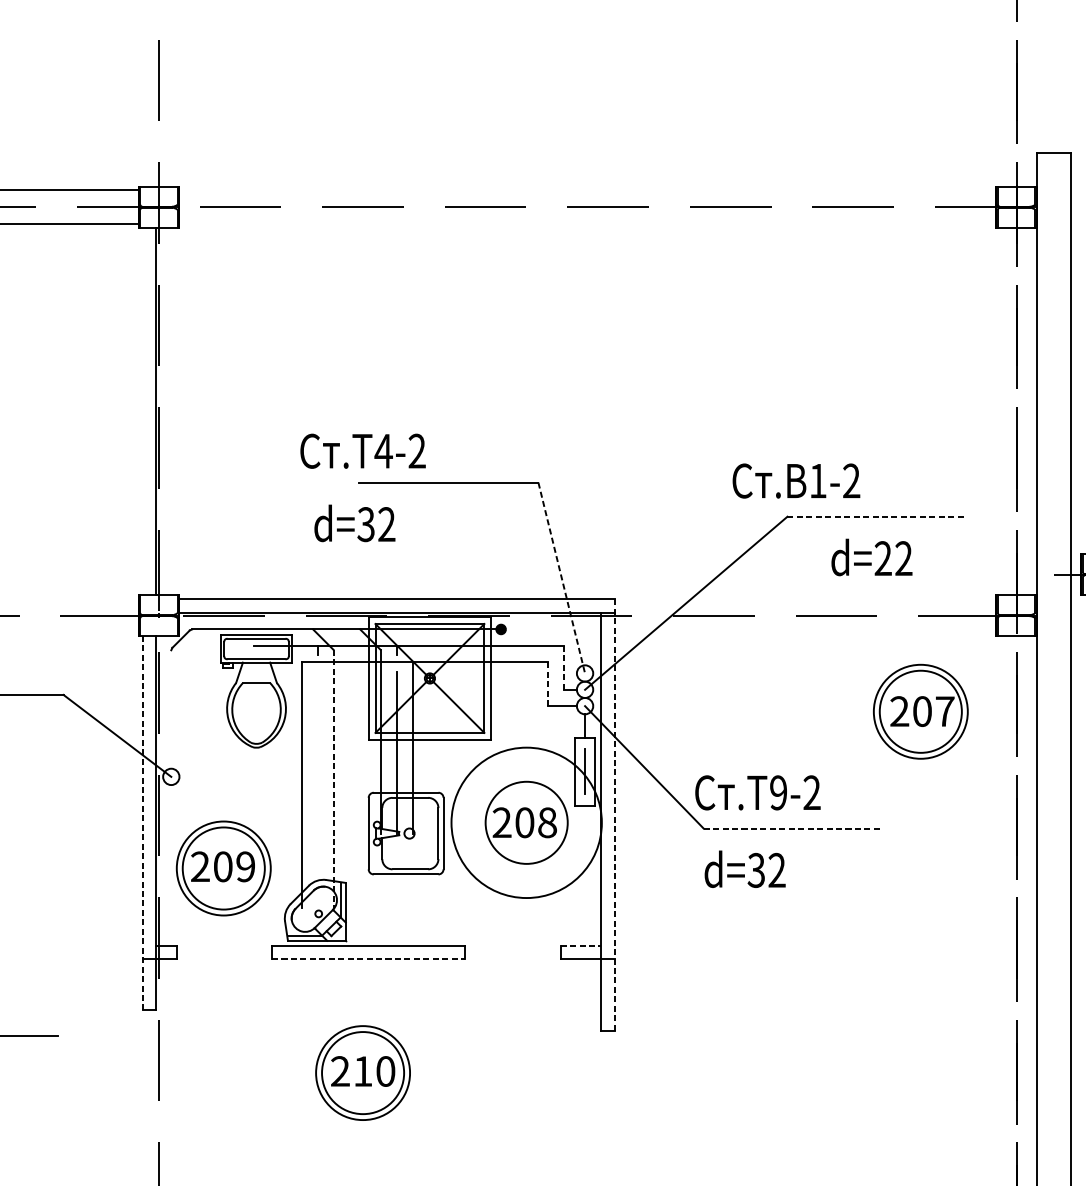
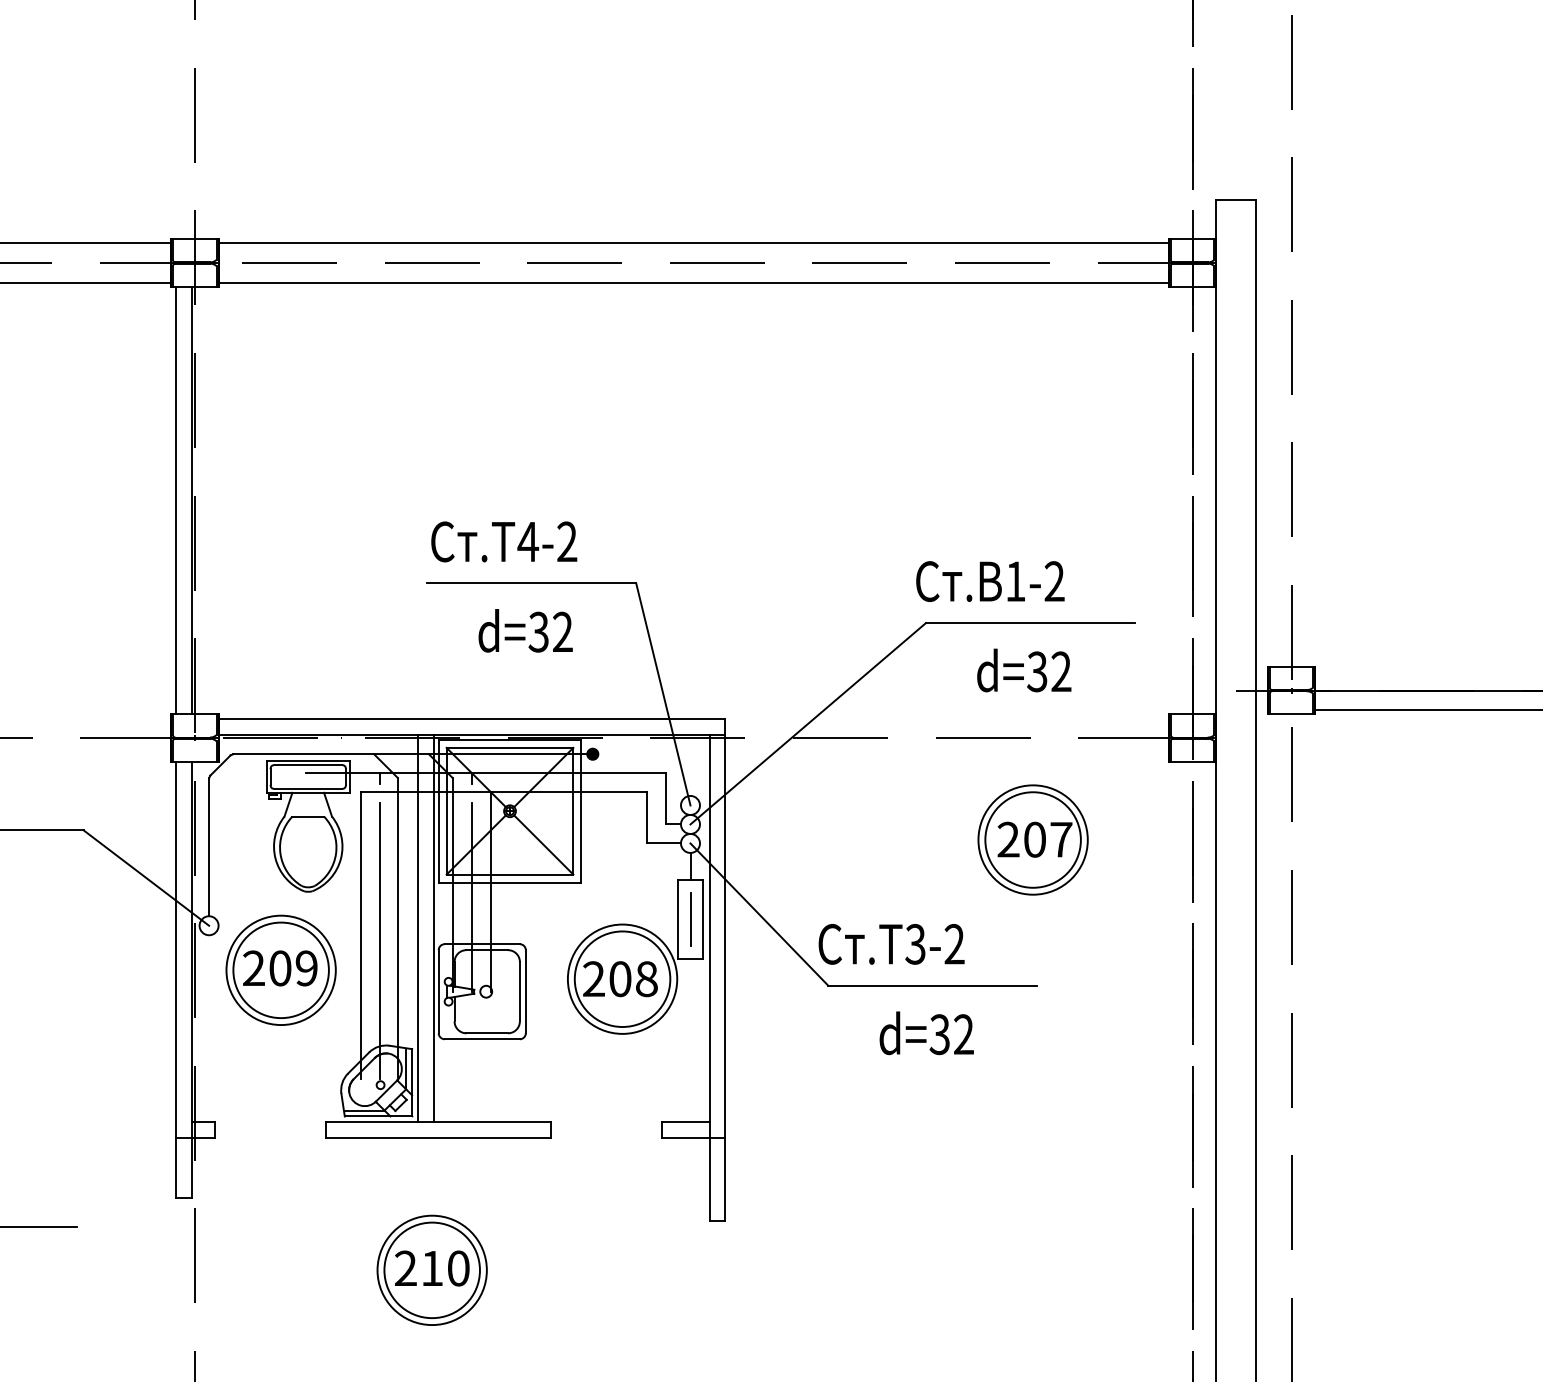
line: (587, 190) -> (693, 243), added
line: (587, 224) -> (693, 282), added
line: (142, 411) -> (175, 500), added
text: (363, 450) -> (504, 541), moved
text: (796, 480) -> (990, 581), moved
line: (877, 517) -> (1030, 623), dashed -> solid
text: (354, 523) -> (525, 630), moved
text: (883, 558) -> (1037, 671), d=22 -> d=32
line: (561, 578) -> (663, 694), dashed -> solid
line: (564, 667) -> (666, 798), dashed -> solid
line: (548, 683) -> (647, 817), dashed -> solid
line: (171, 709) -> (209, 847), added
part: (920, 711) -> (1032, 839), moved
line: (333, 779) -> (397, 928), dashed -> solid
line: (351, 779) -> (418, 928), added
line: (364, 779) -> (433, 928), added
line: (318, 789) -> (380, 940), added
text: (778, 792) -> (915, 944), 9-2 -> 3-2
line: (615, 815) -> (725, 970), dashed -> solid
circle: (526, 822) -> (622, 978), size x0.62
line: (142, 823) -> (175, 979), dashed -> solid
line: (793, 828) -> (933, 985), dashed -> solid
part: (223, 867) -> (280, 969), moved
text: (744, 869) -> (926, 1033), moved
line: (580, 945) -> (685, 1122), dashed -> solid
line: (369, 958) -> (439, 1137), dashed -> solid

